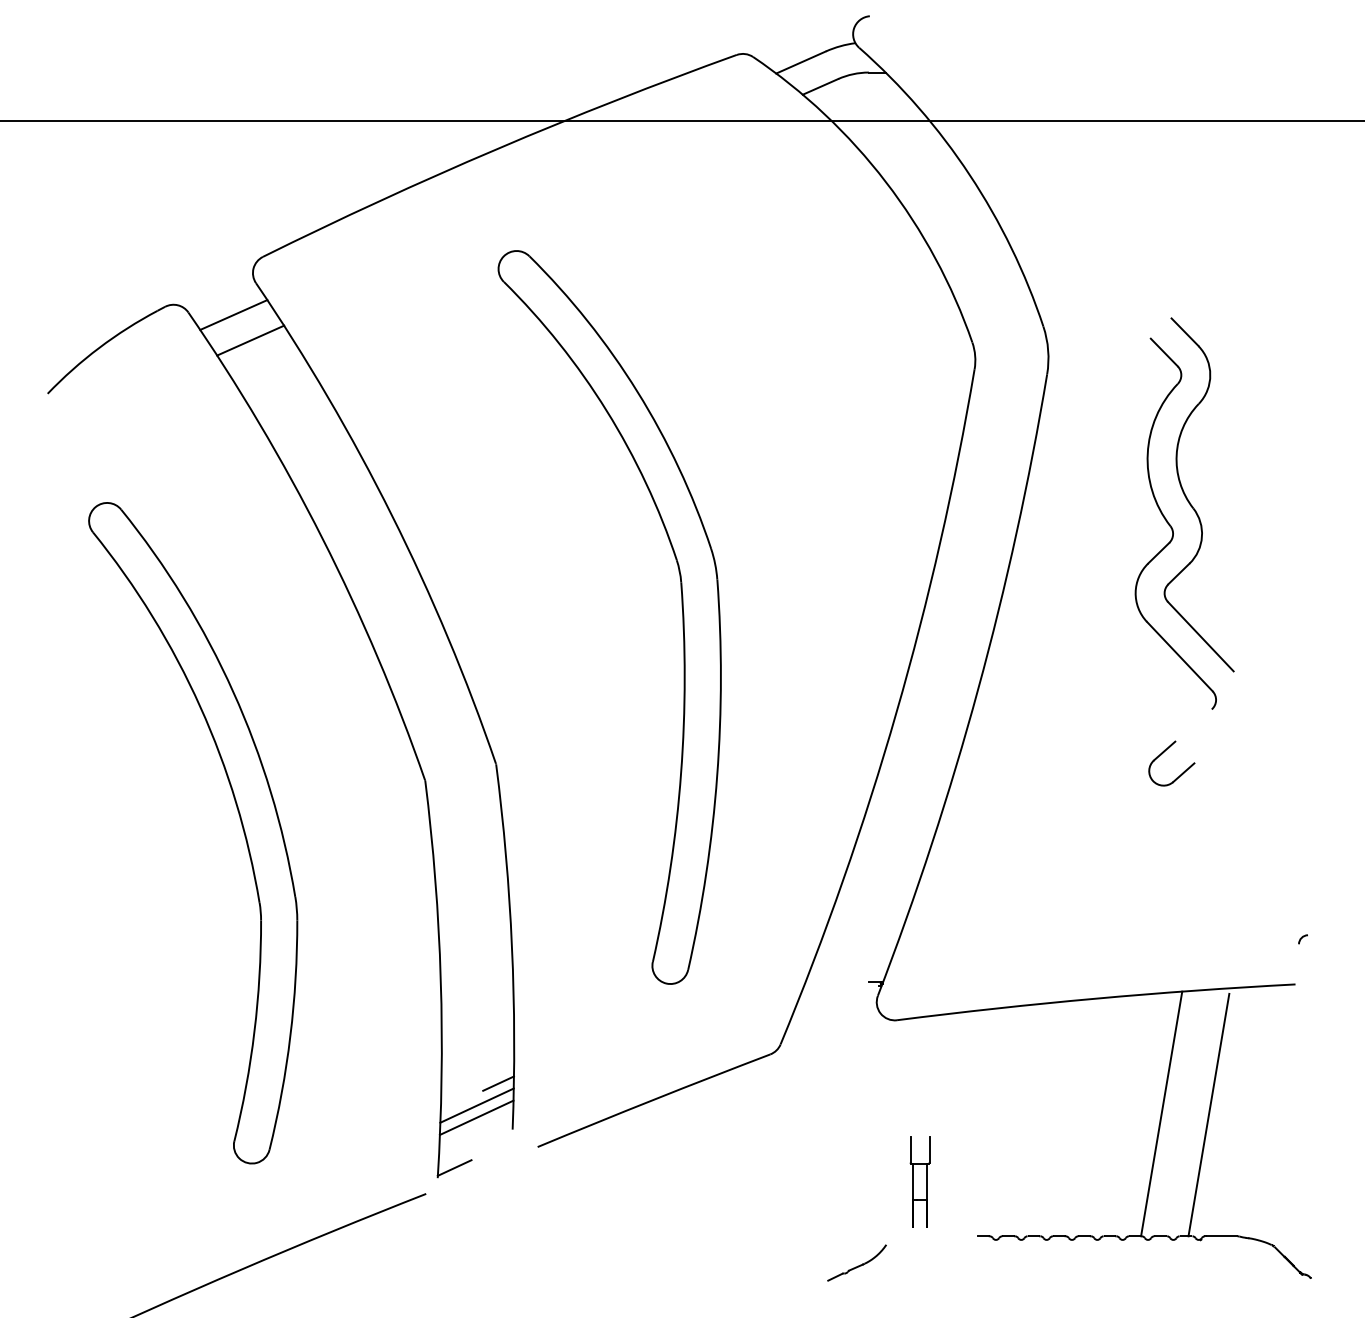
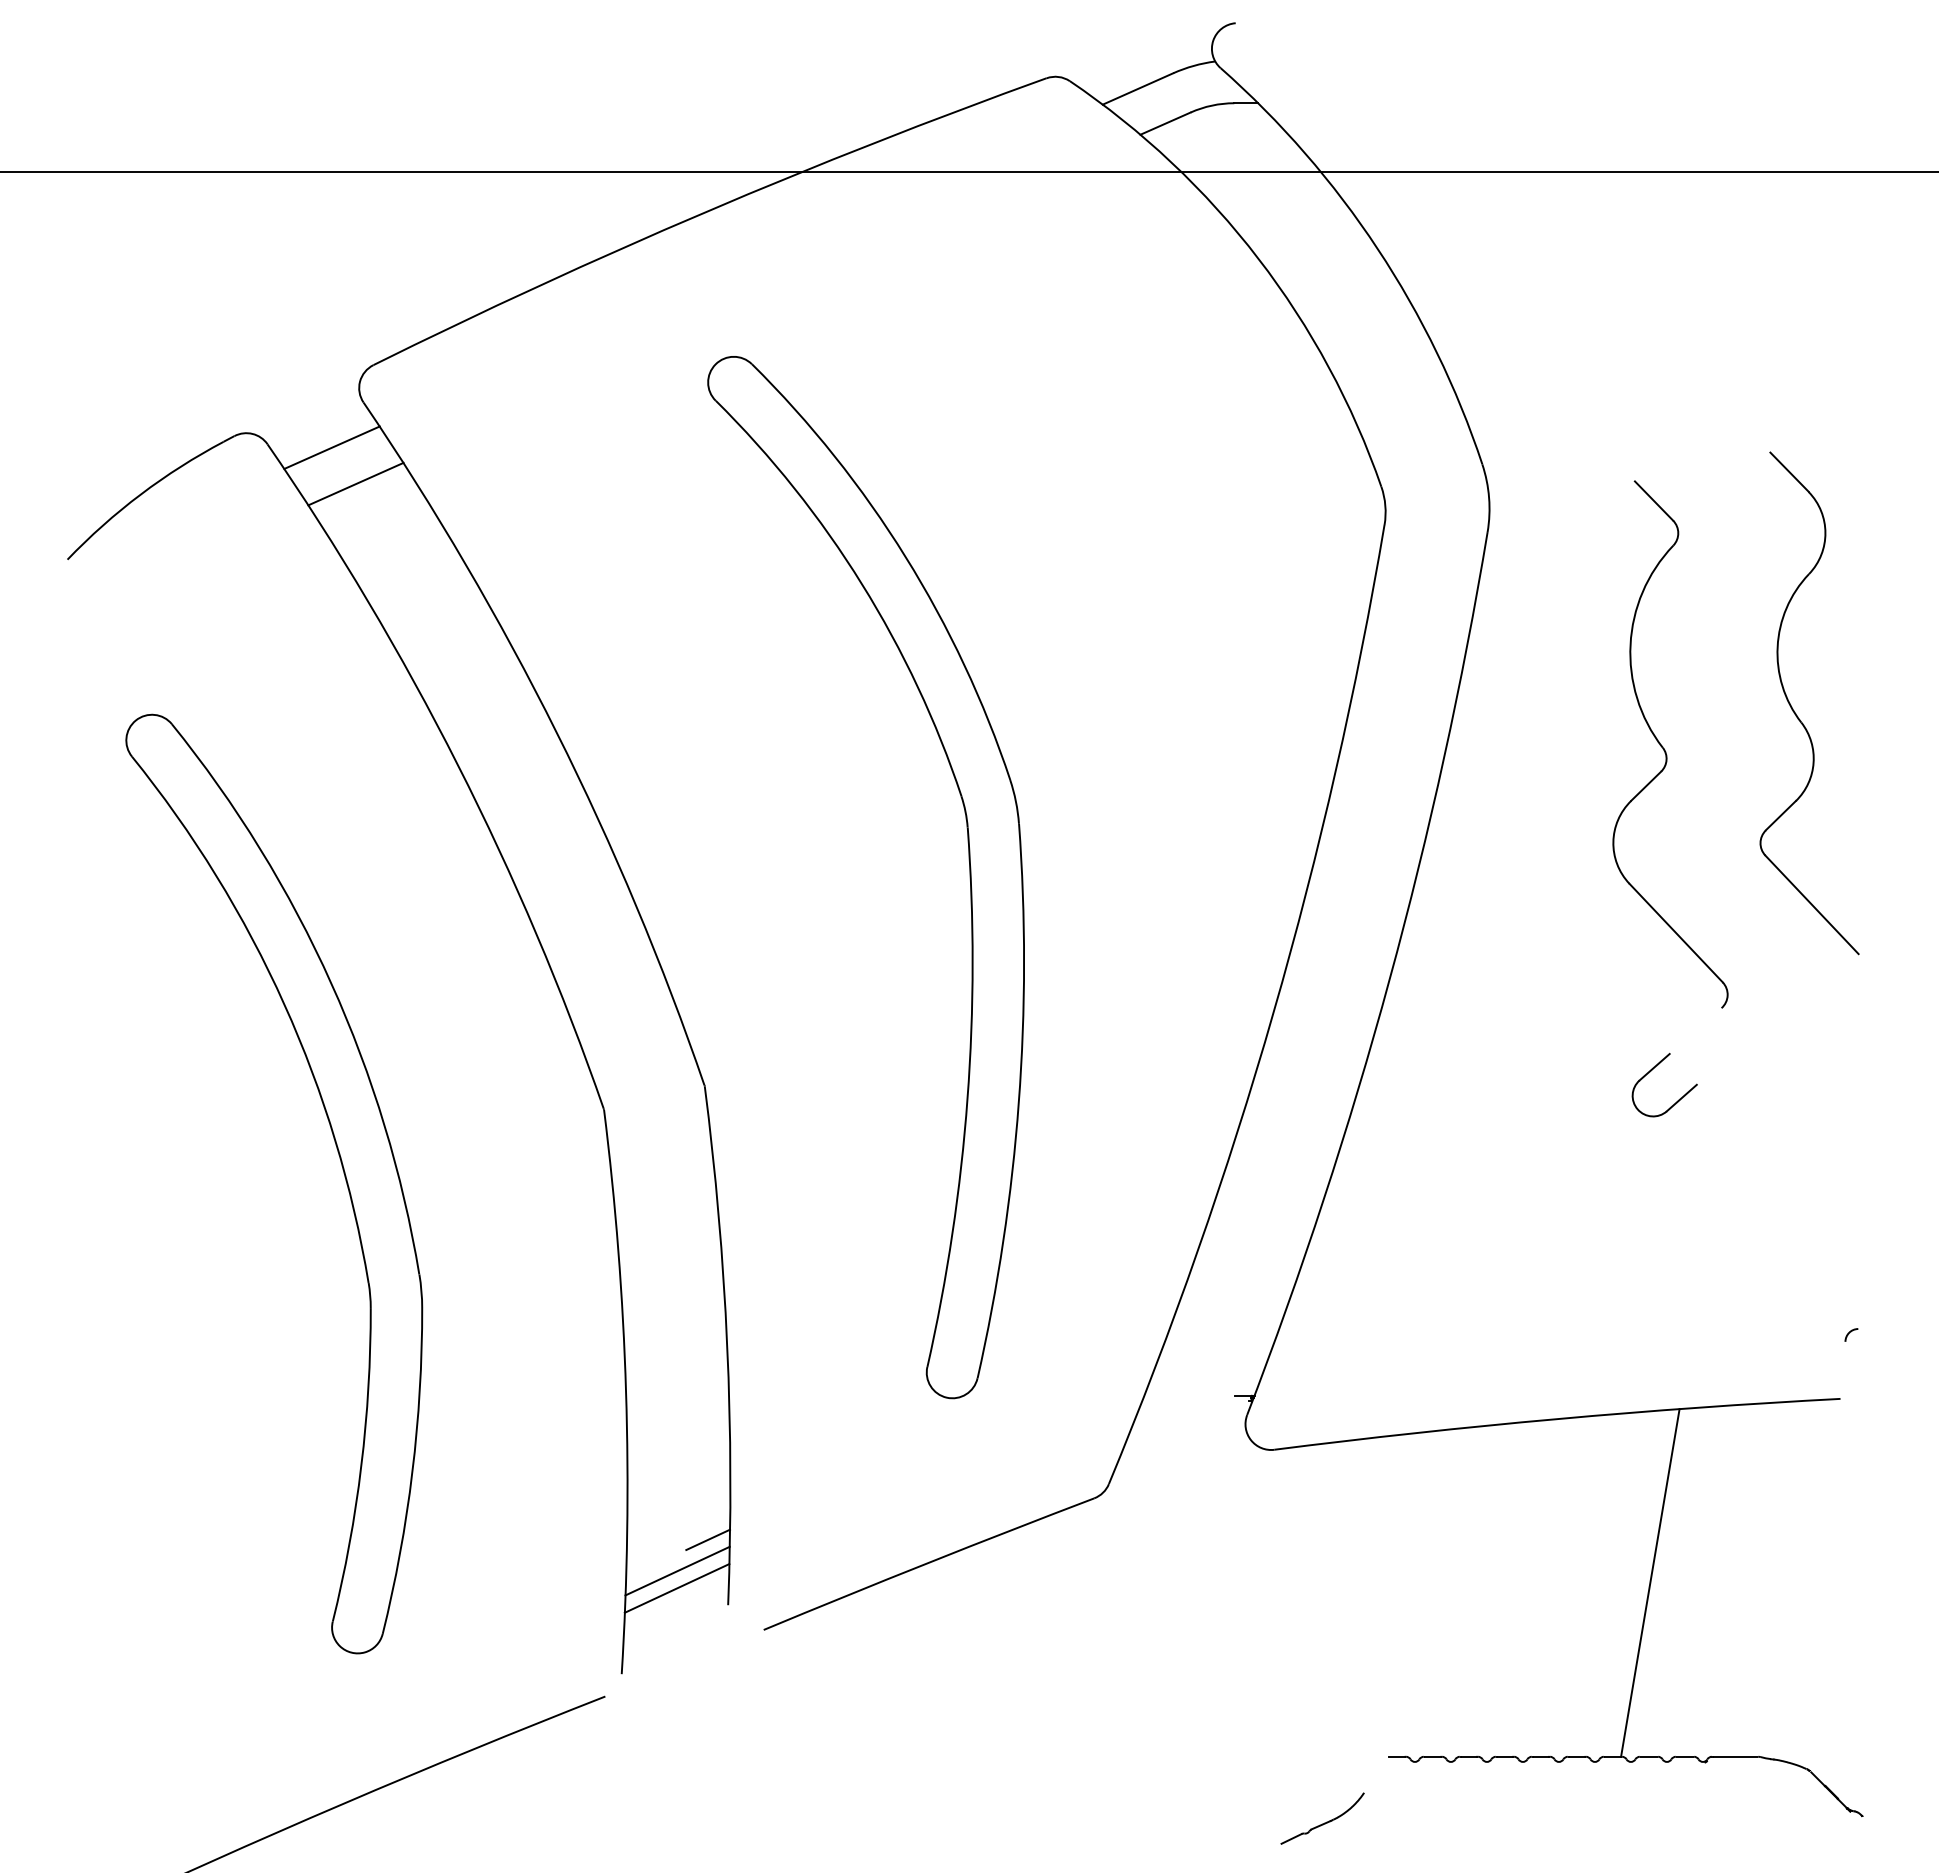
part: (1189, 502) -> (1796, 713), moved
line: (1208, 1115) -> (1717, 1584), removed
line: (454, 1167) -> (645, 1659), removed
part: (919, 1181) -> (1306, 1679), removed
part: (857, 1262) -> (1322, 1818), moved

